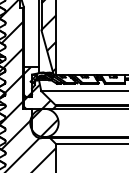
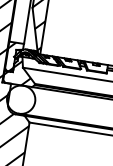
hatch: (44, 122) -> (21, 99), removed

